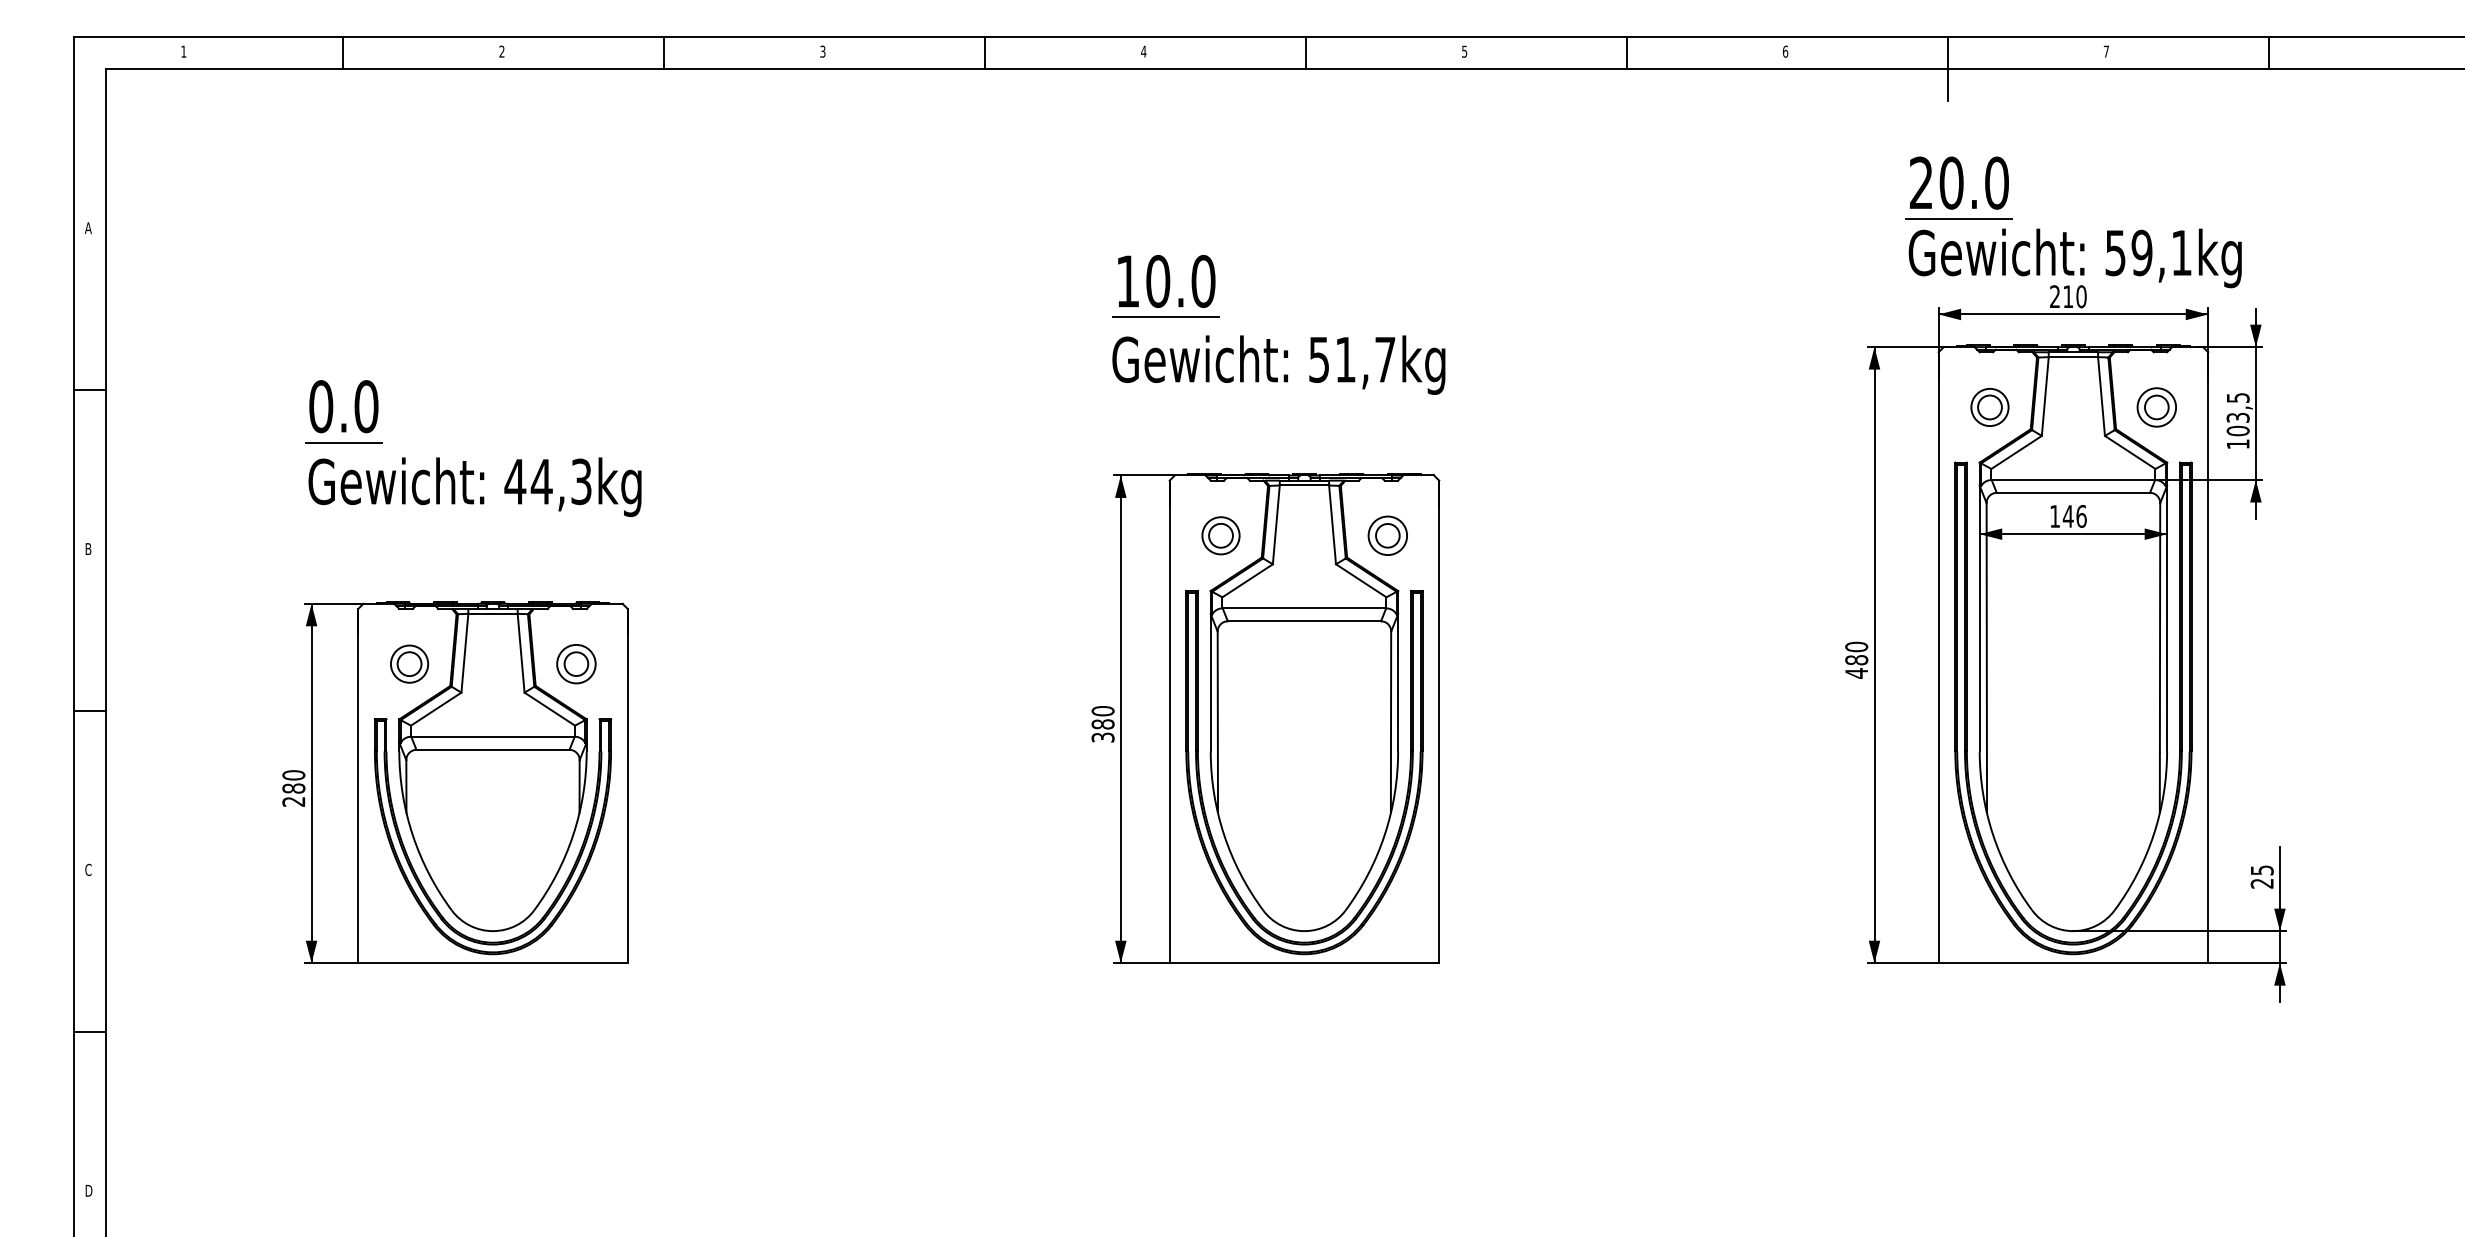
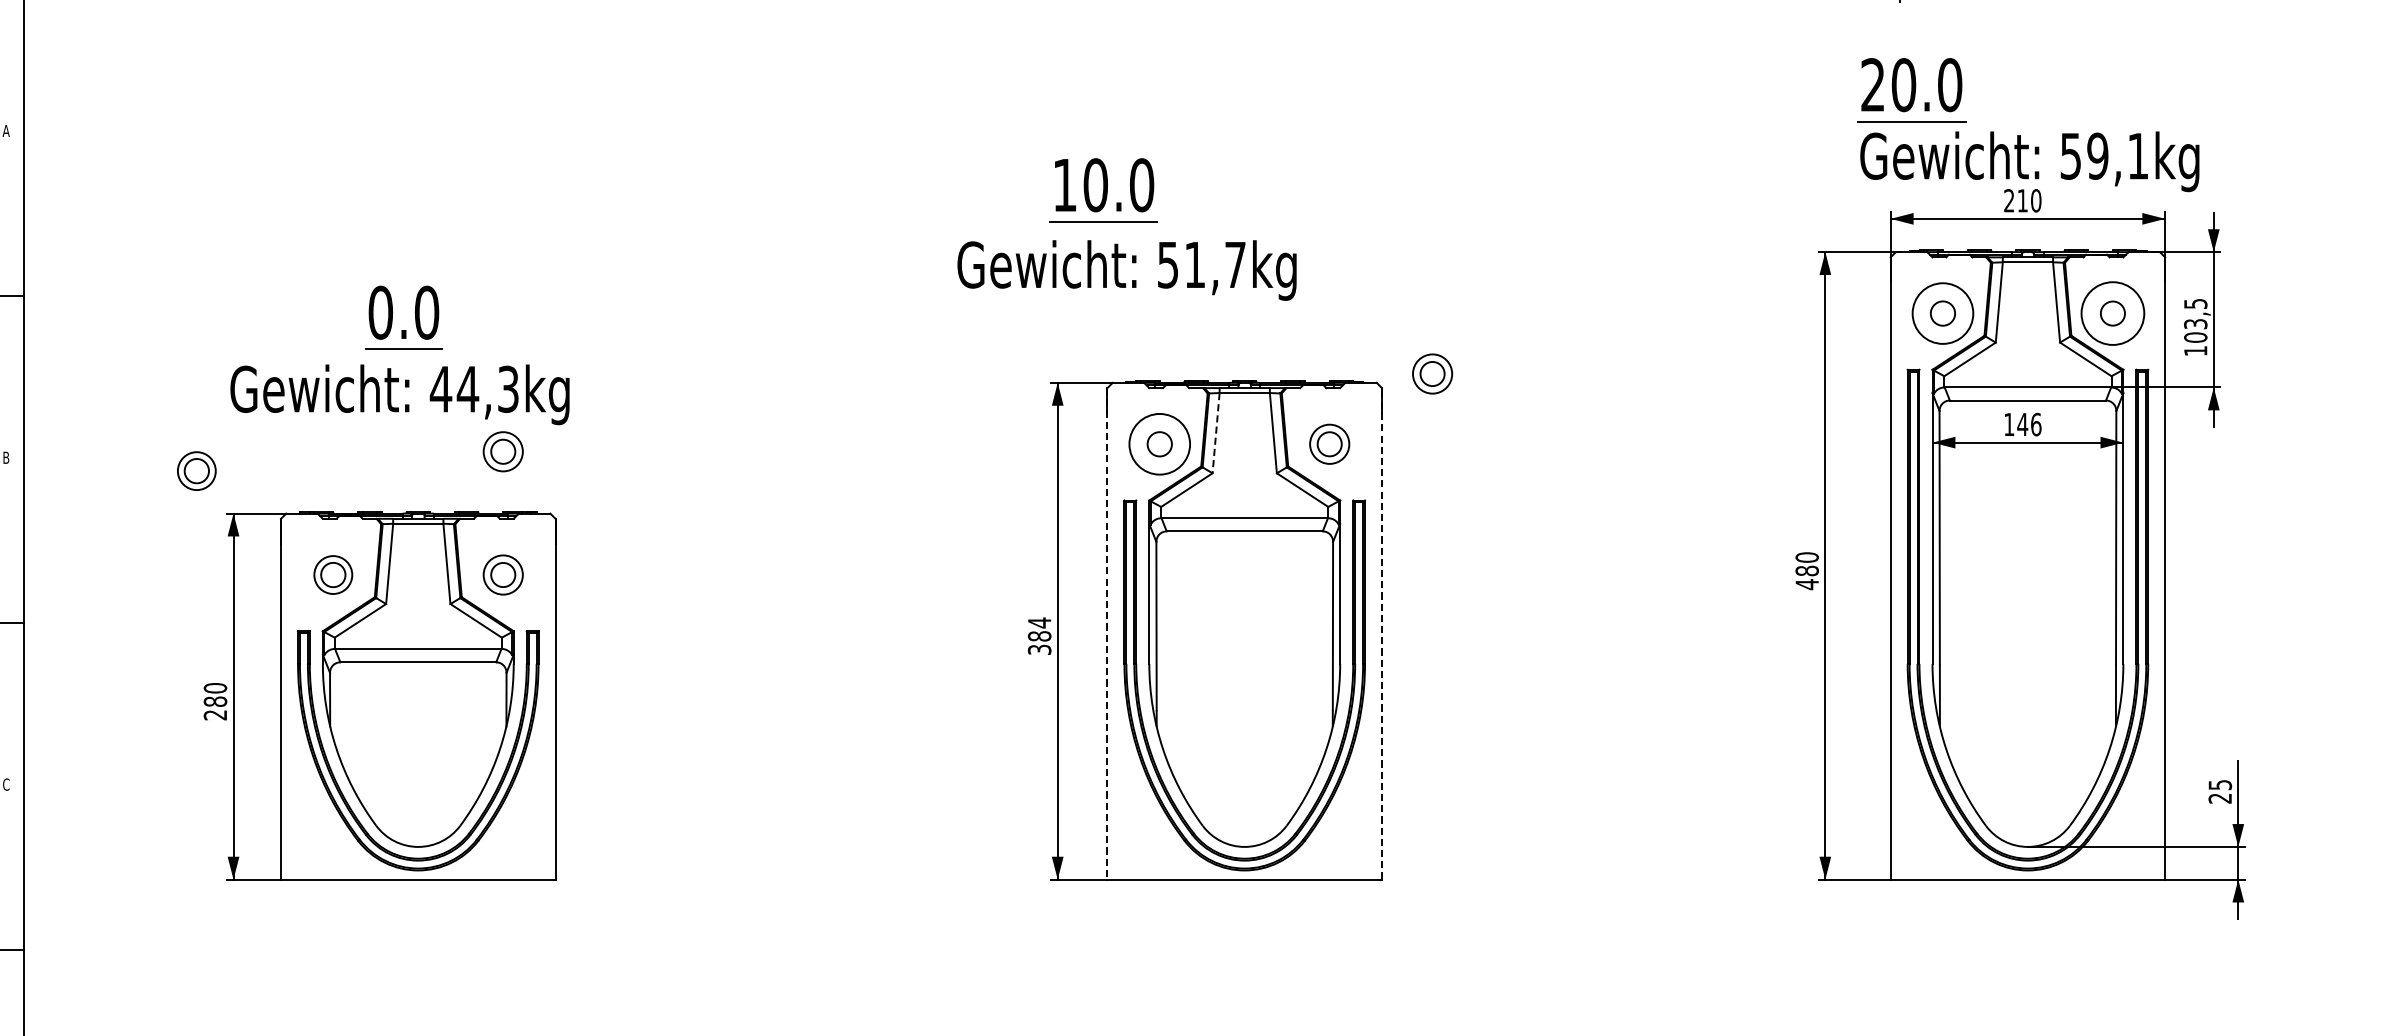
text: (1278, 364) -> (1126, 269), moved
circle: (1989, 407) -> (1942, 313), size x1.6
circle: (2156, 407) -> (2112, 313), size x1.6
part: (333, 410) -> (393, 316), moved
part: (1488, 466) -> (1432, 373), added
line: (1276, 524) -> (1216, 432), solid -> dashed
circle: (1220, 535) -> (1159, 443), size x1.6
part: (576, 543) -> (503, 452), added
part: (275, 561) -> (196, 470), added
text: (1102, 710) -> (1039, 622), 380 -> 384
line: (1439, 721) -> (1382, 633), solid -> dashed
line: (1169, 722) -> (1107, 634), solid -> dashed

